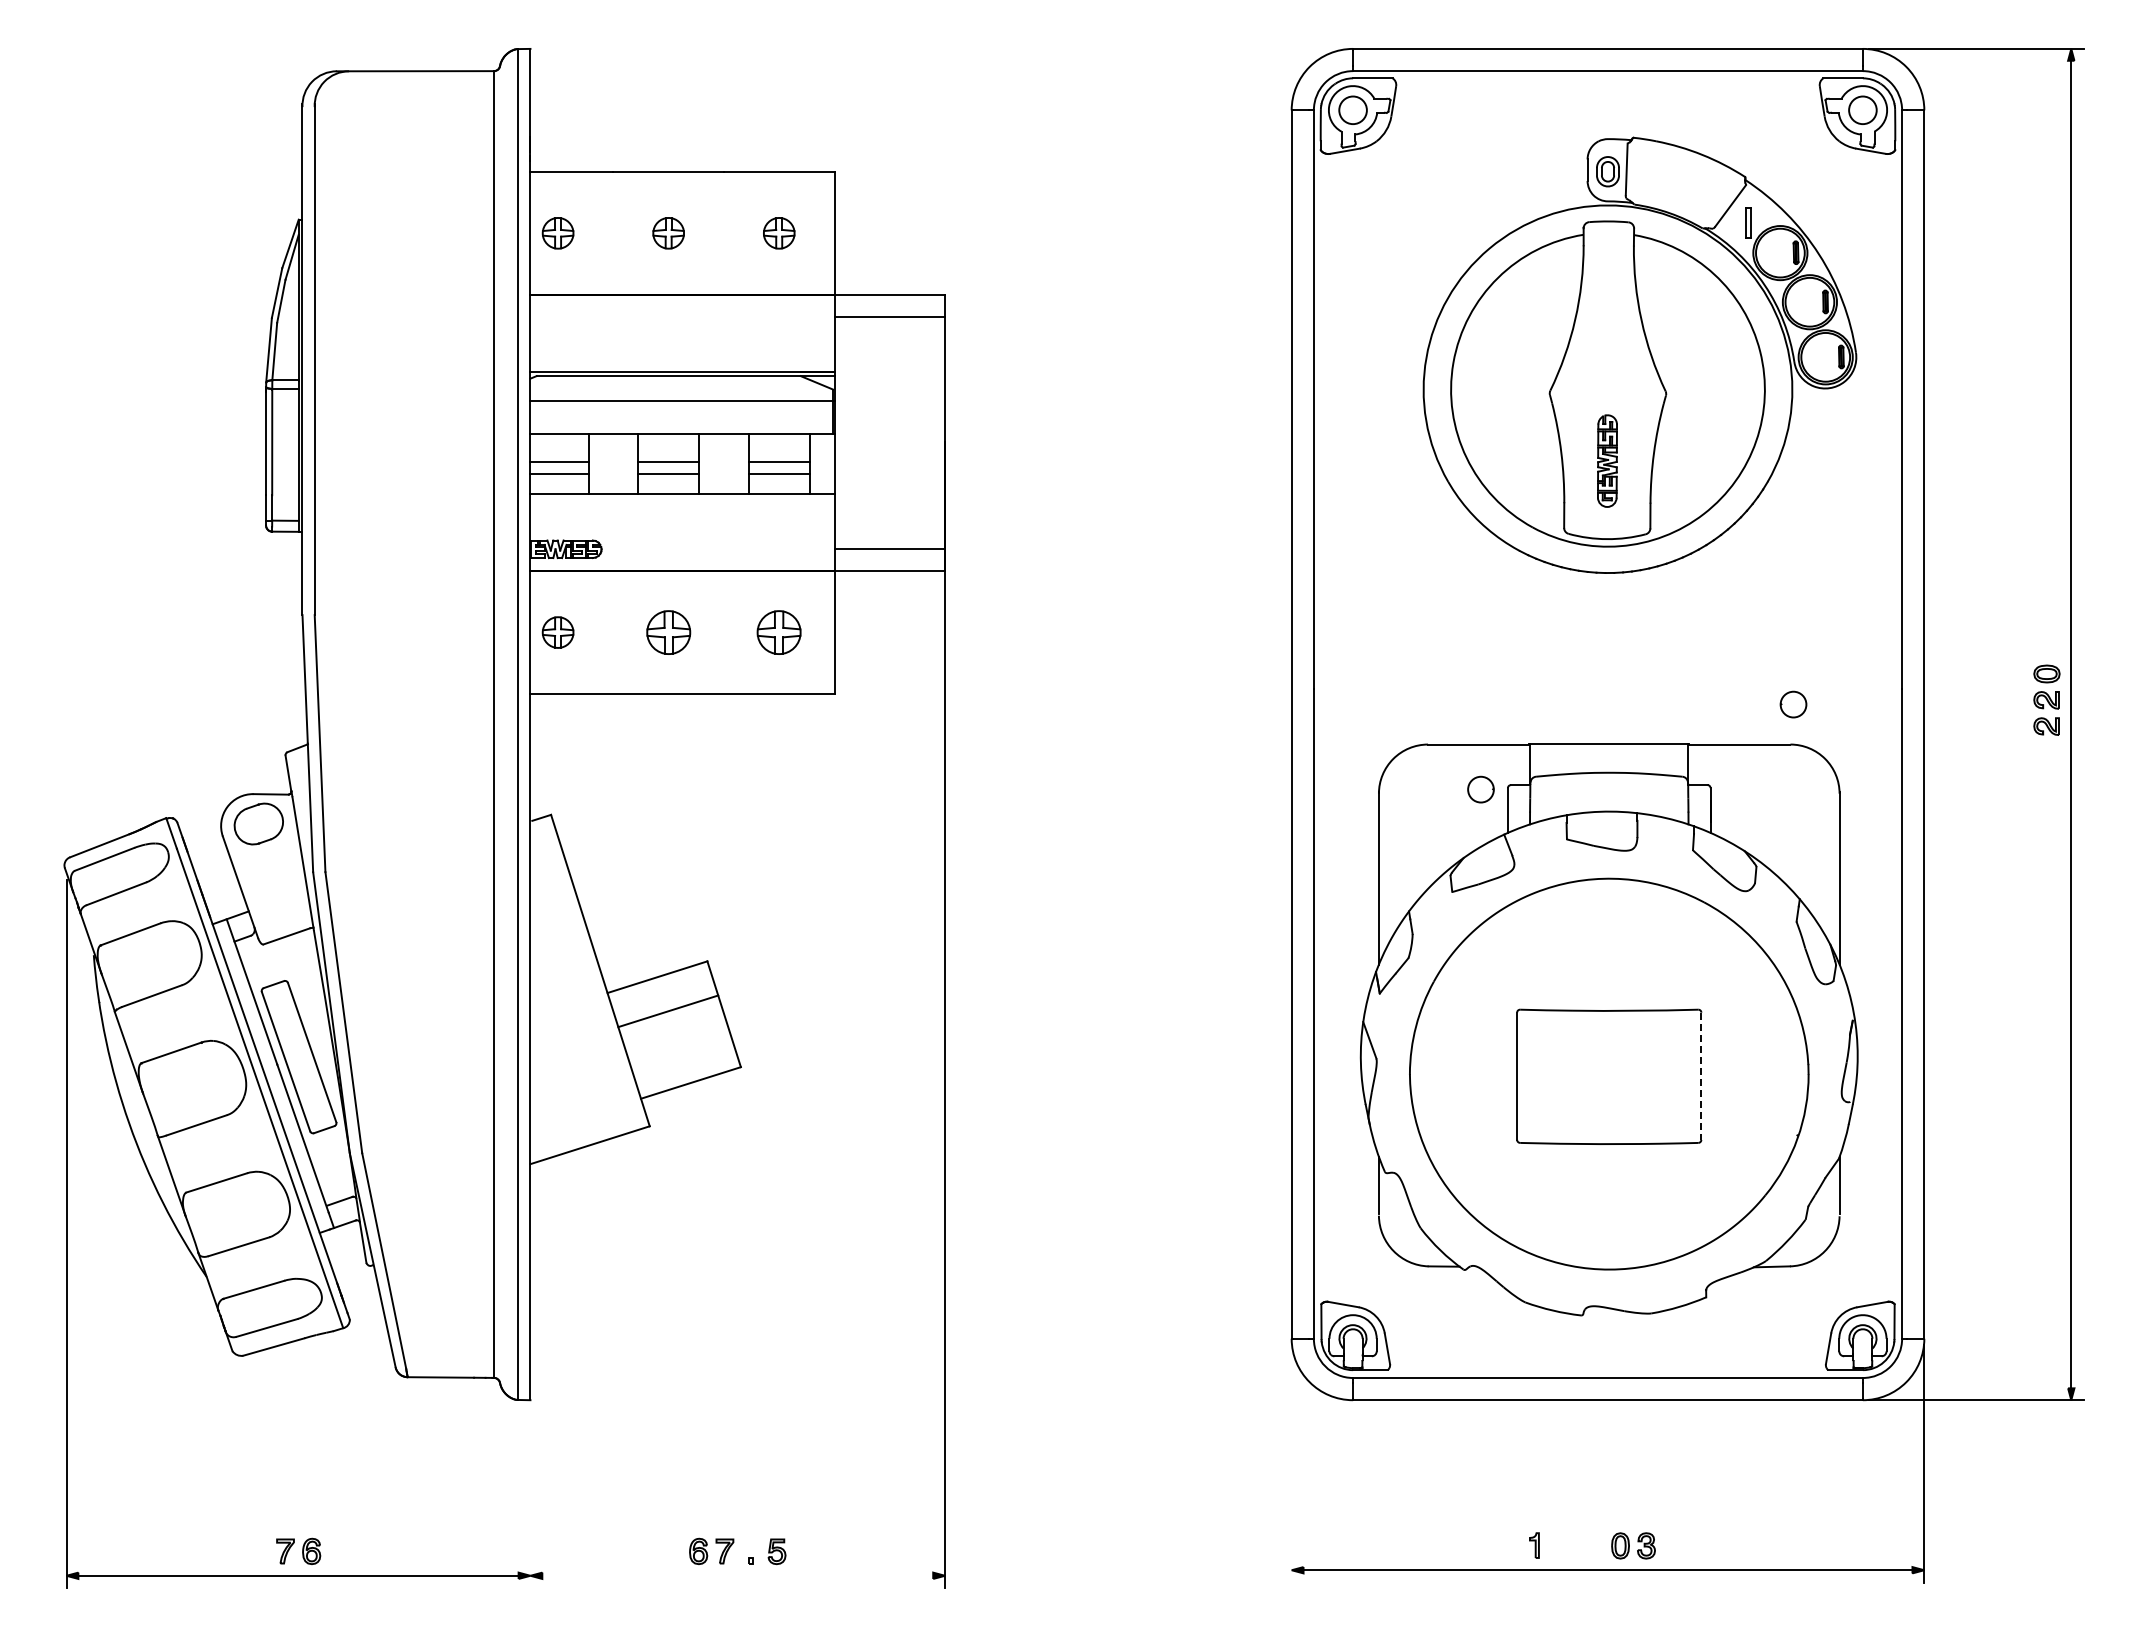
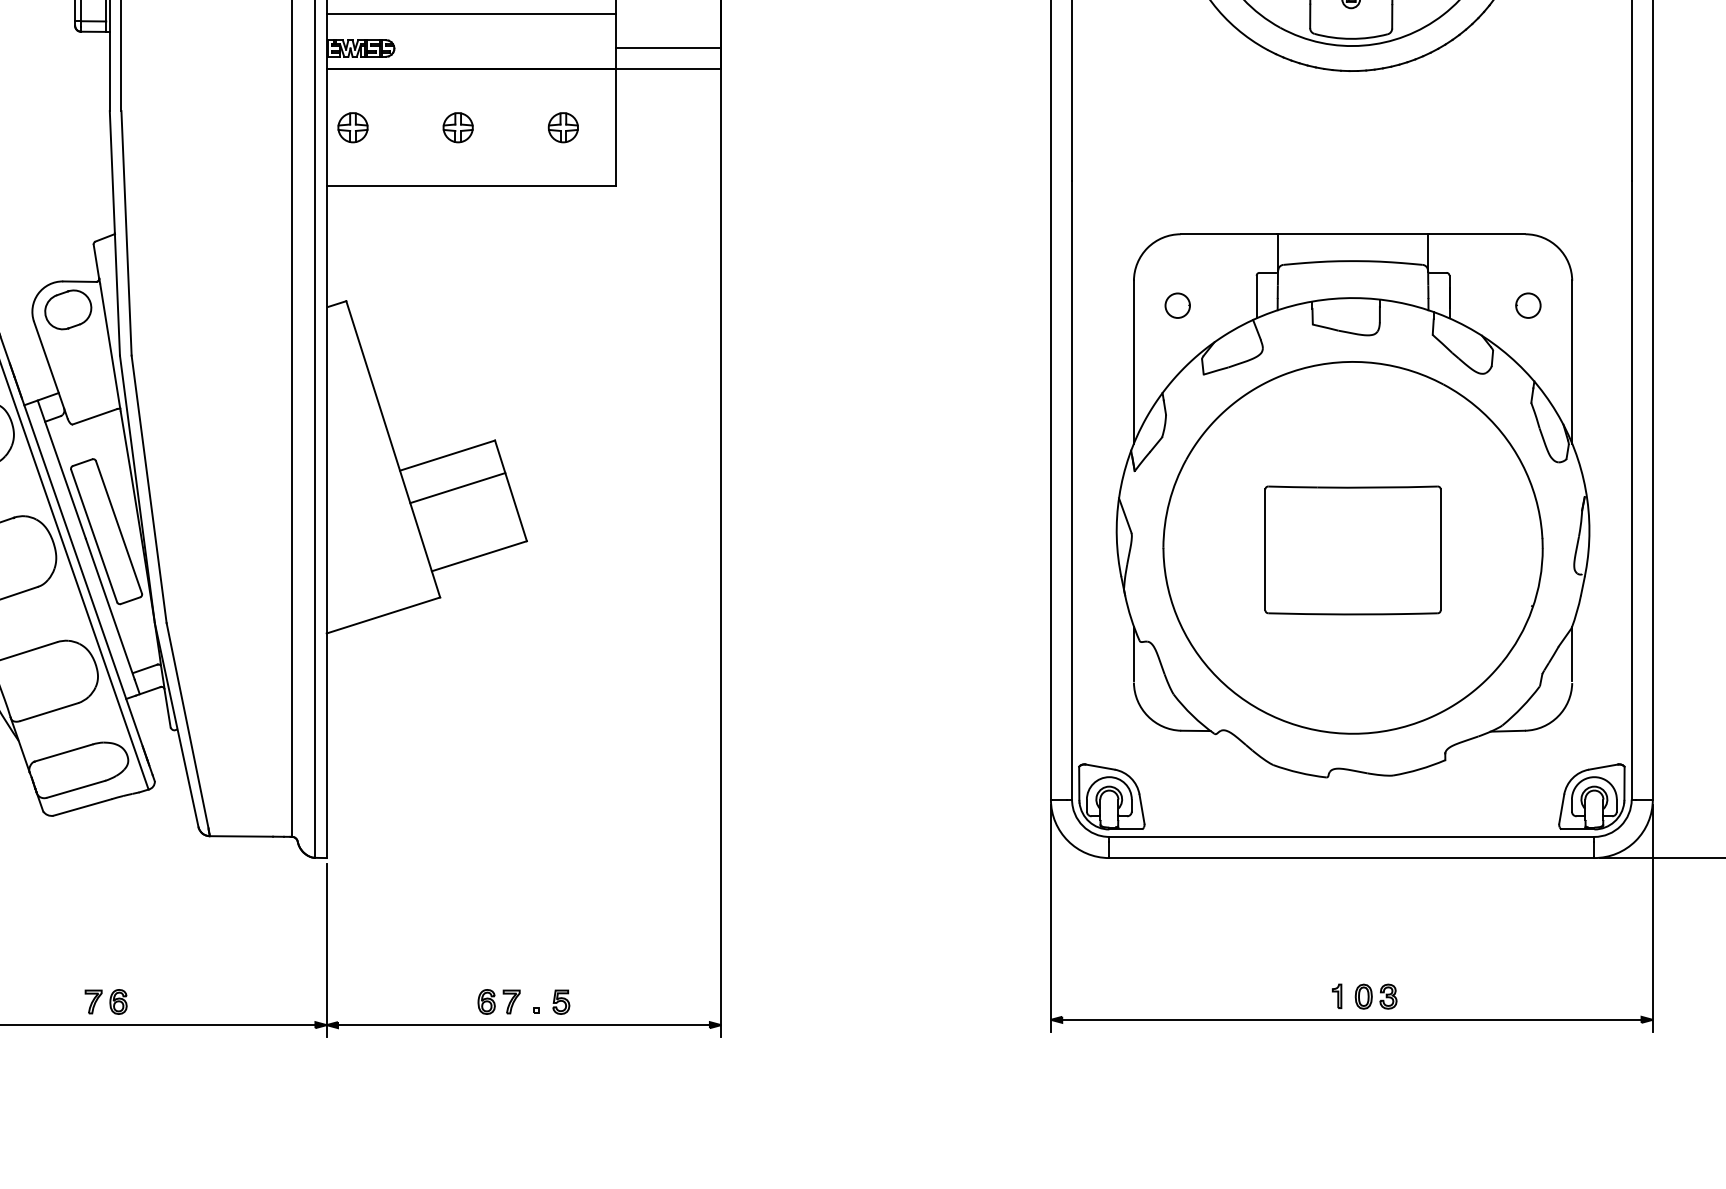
line: (682, 512) -> (471, 13), added
part: (668, 632) -> (458, 127), size x0.71
part: (779, 632) -> (563, 127), size x0.71
part: (1793, 704) -> (1528, 305), moved
part: (1480, 789) -> (1177, 305), moved
line: (1701, 1076) -> (1440, 550), dashed -> solid
line: (1291, 1463) -> (1050, 918), added
line: (530, 1497) -> (326, 950), added
part: (1534, 1545) -> (1337, 996), moved
line: (737, 1575) -> (523, 1024), added

